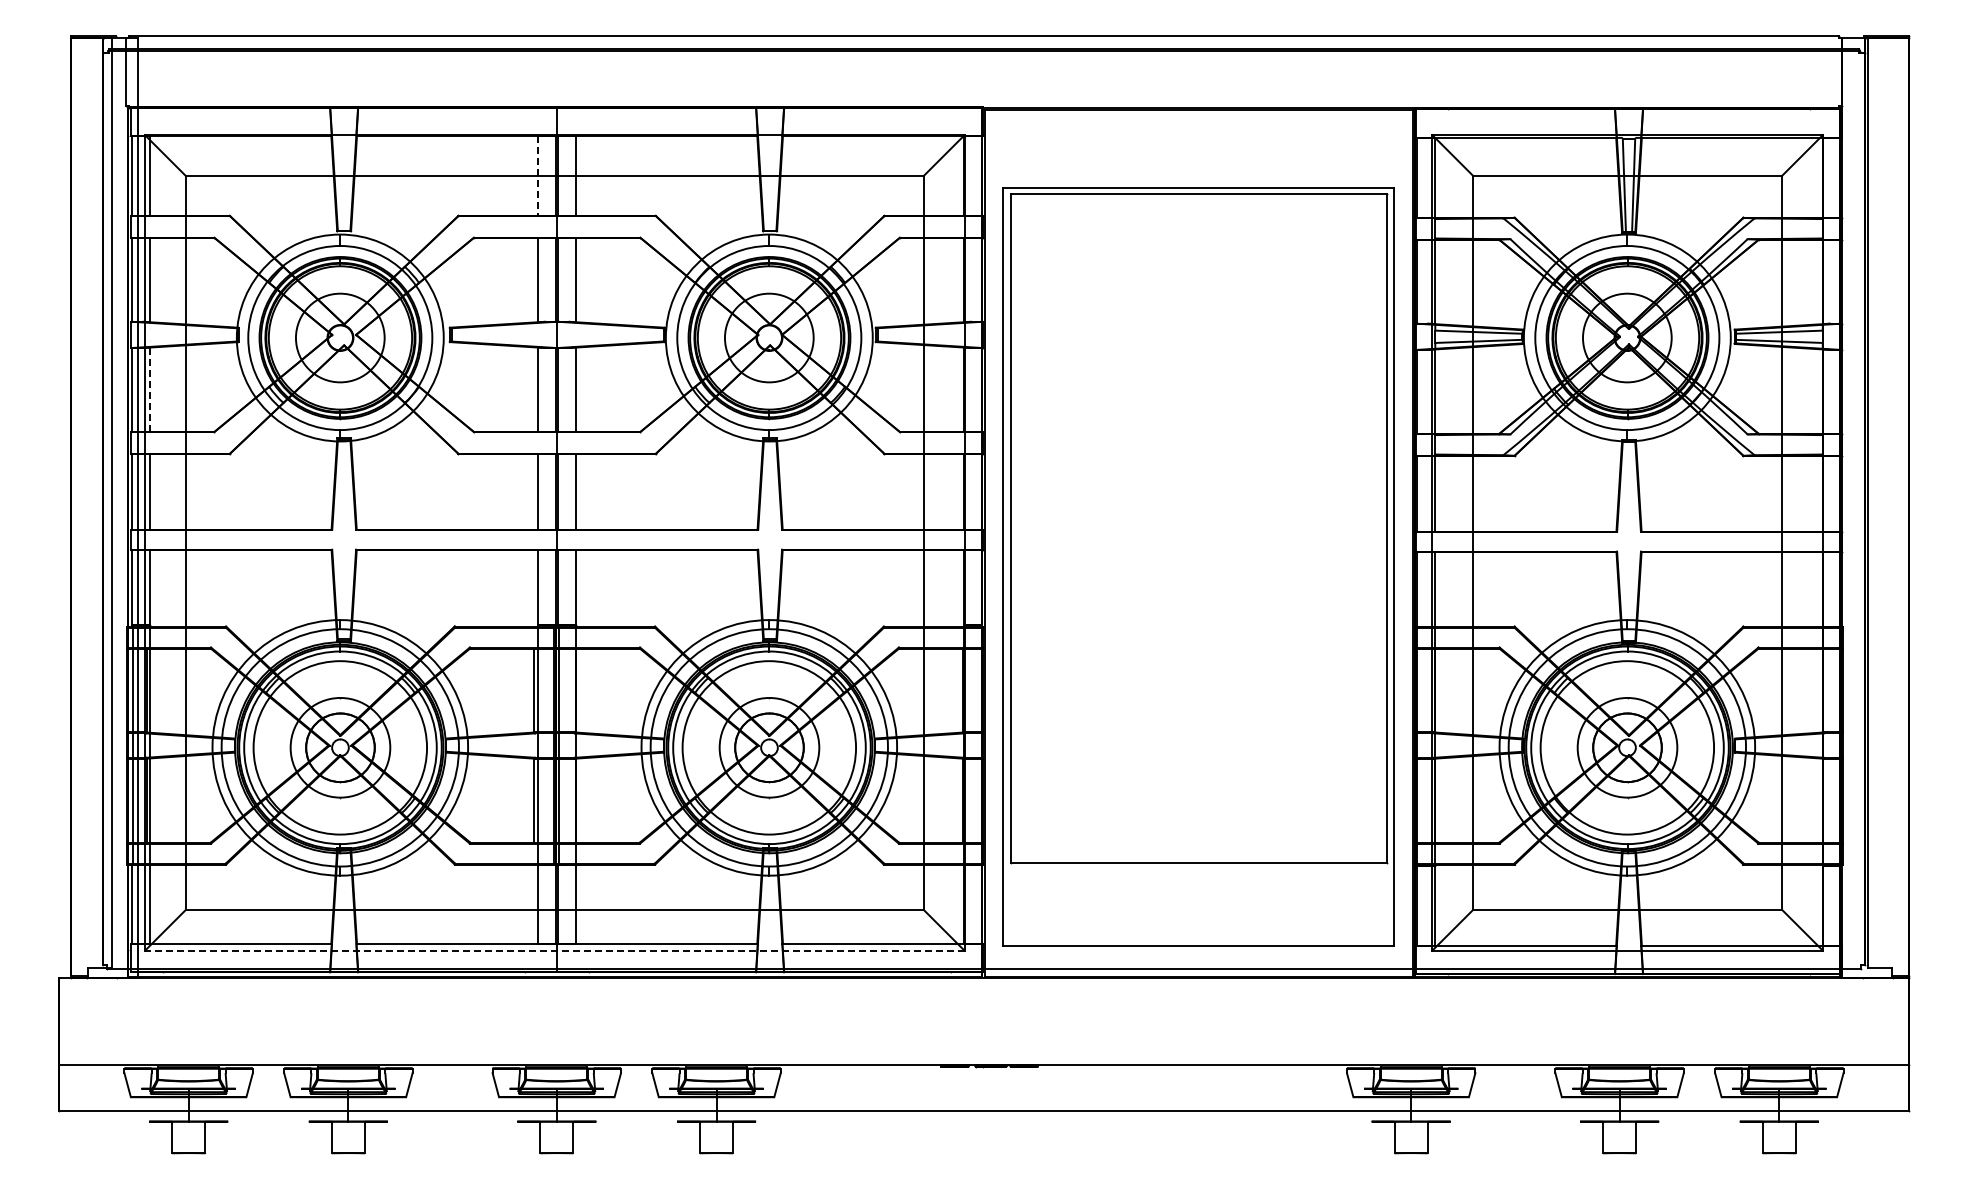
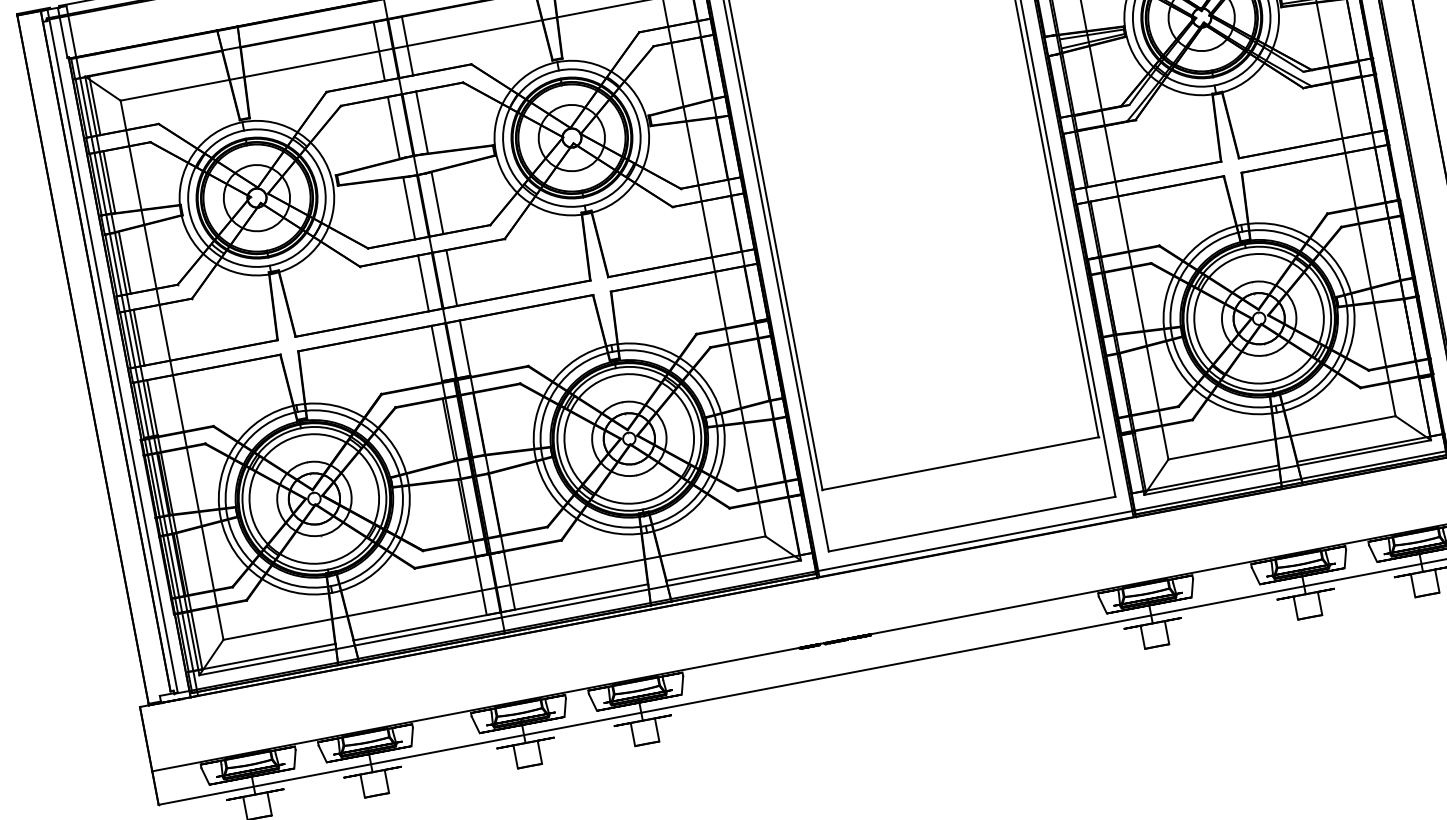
line: (537, 175) -> (378, 51), dashed -> solid
line: (150, 389) -> (124, 262), dashed -> solid
line: (554, 950) -> (499, 617), dashed -> solid

